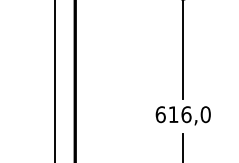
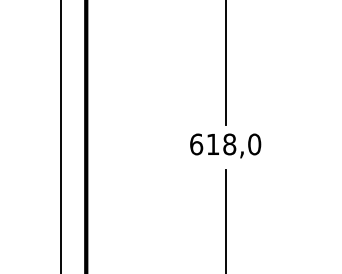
text: (186, 114) -> (229, 144), 616,0 -> 618,0

